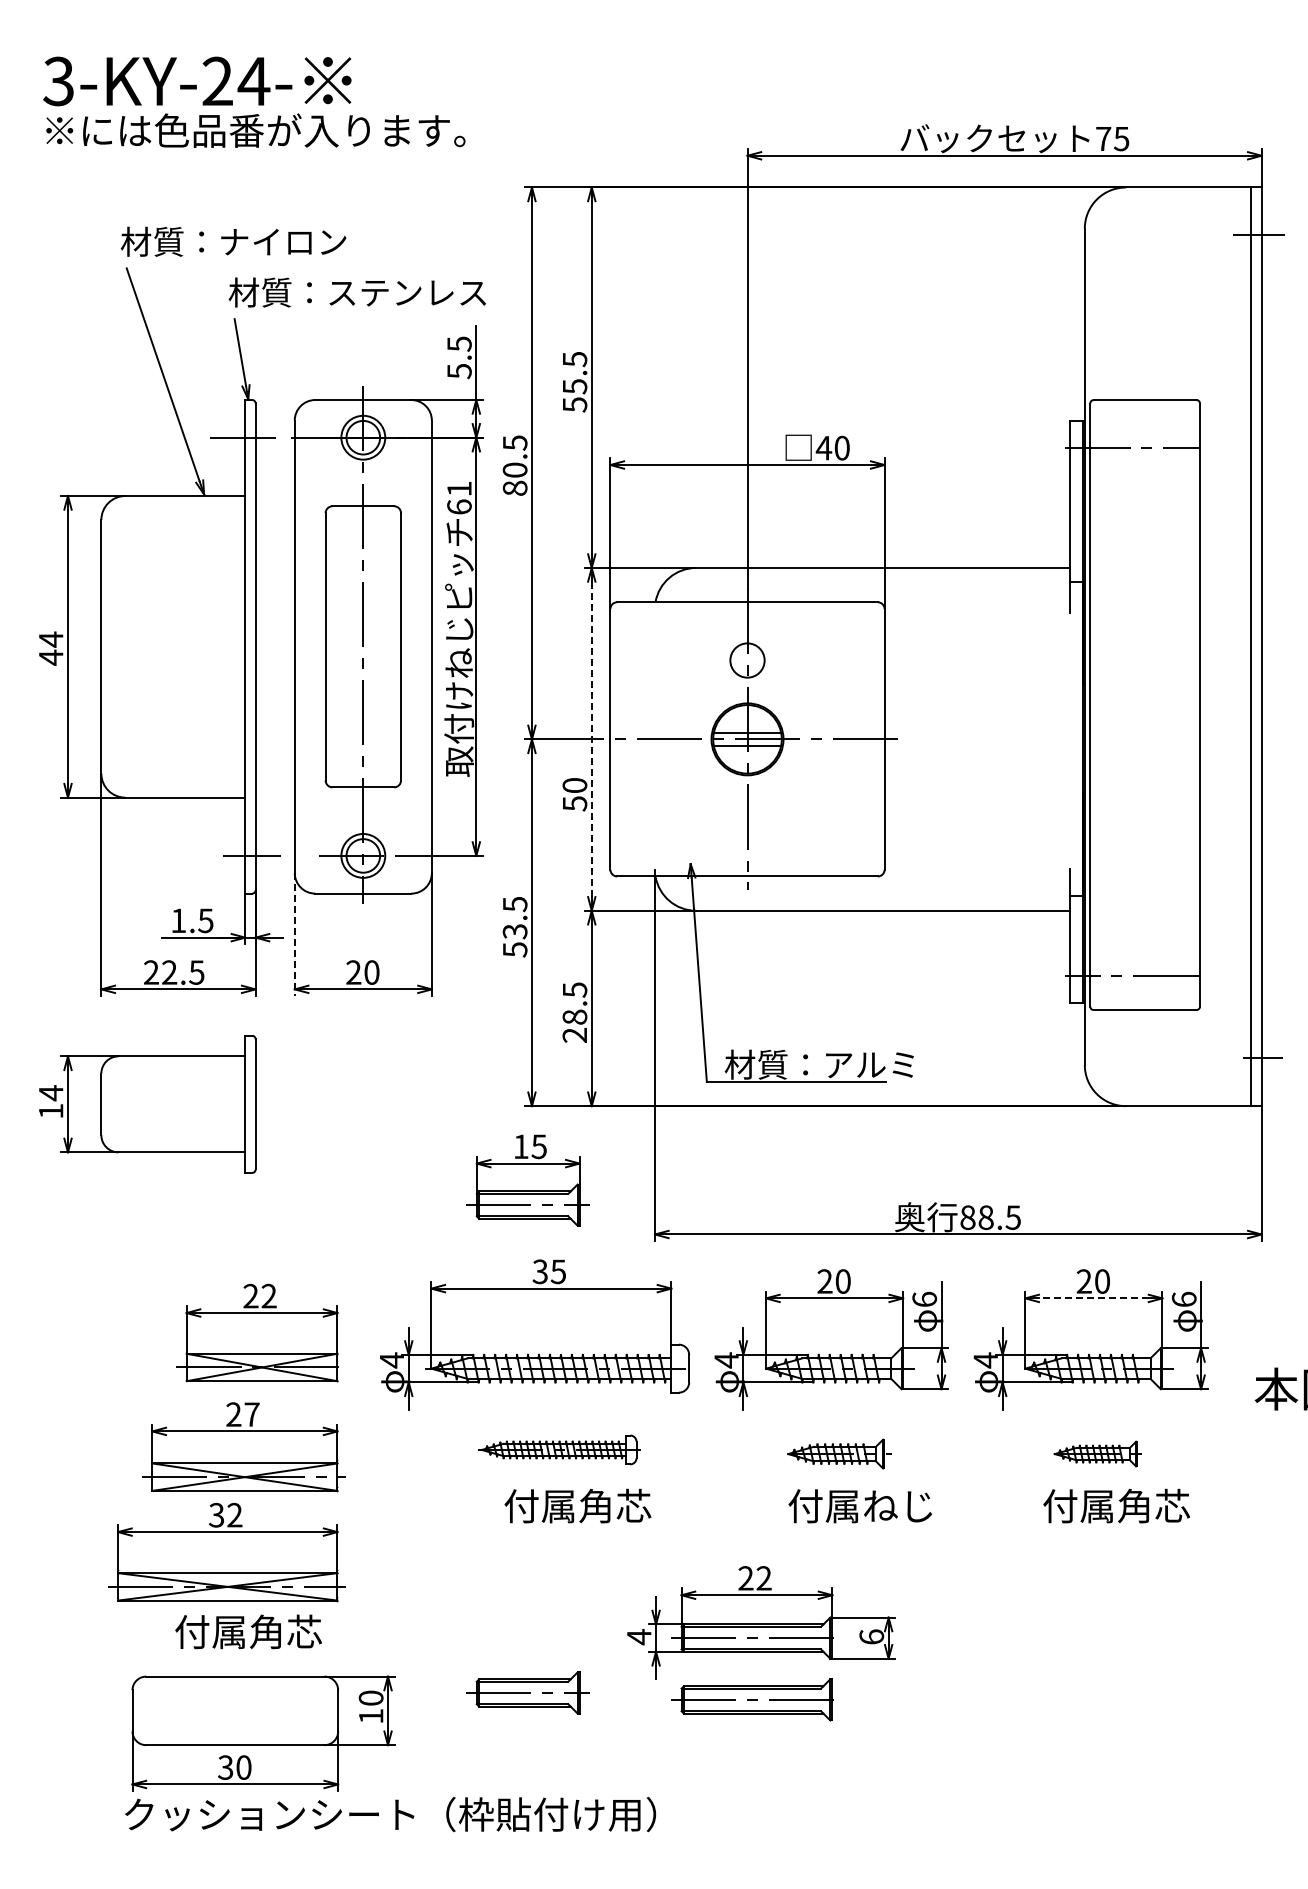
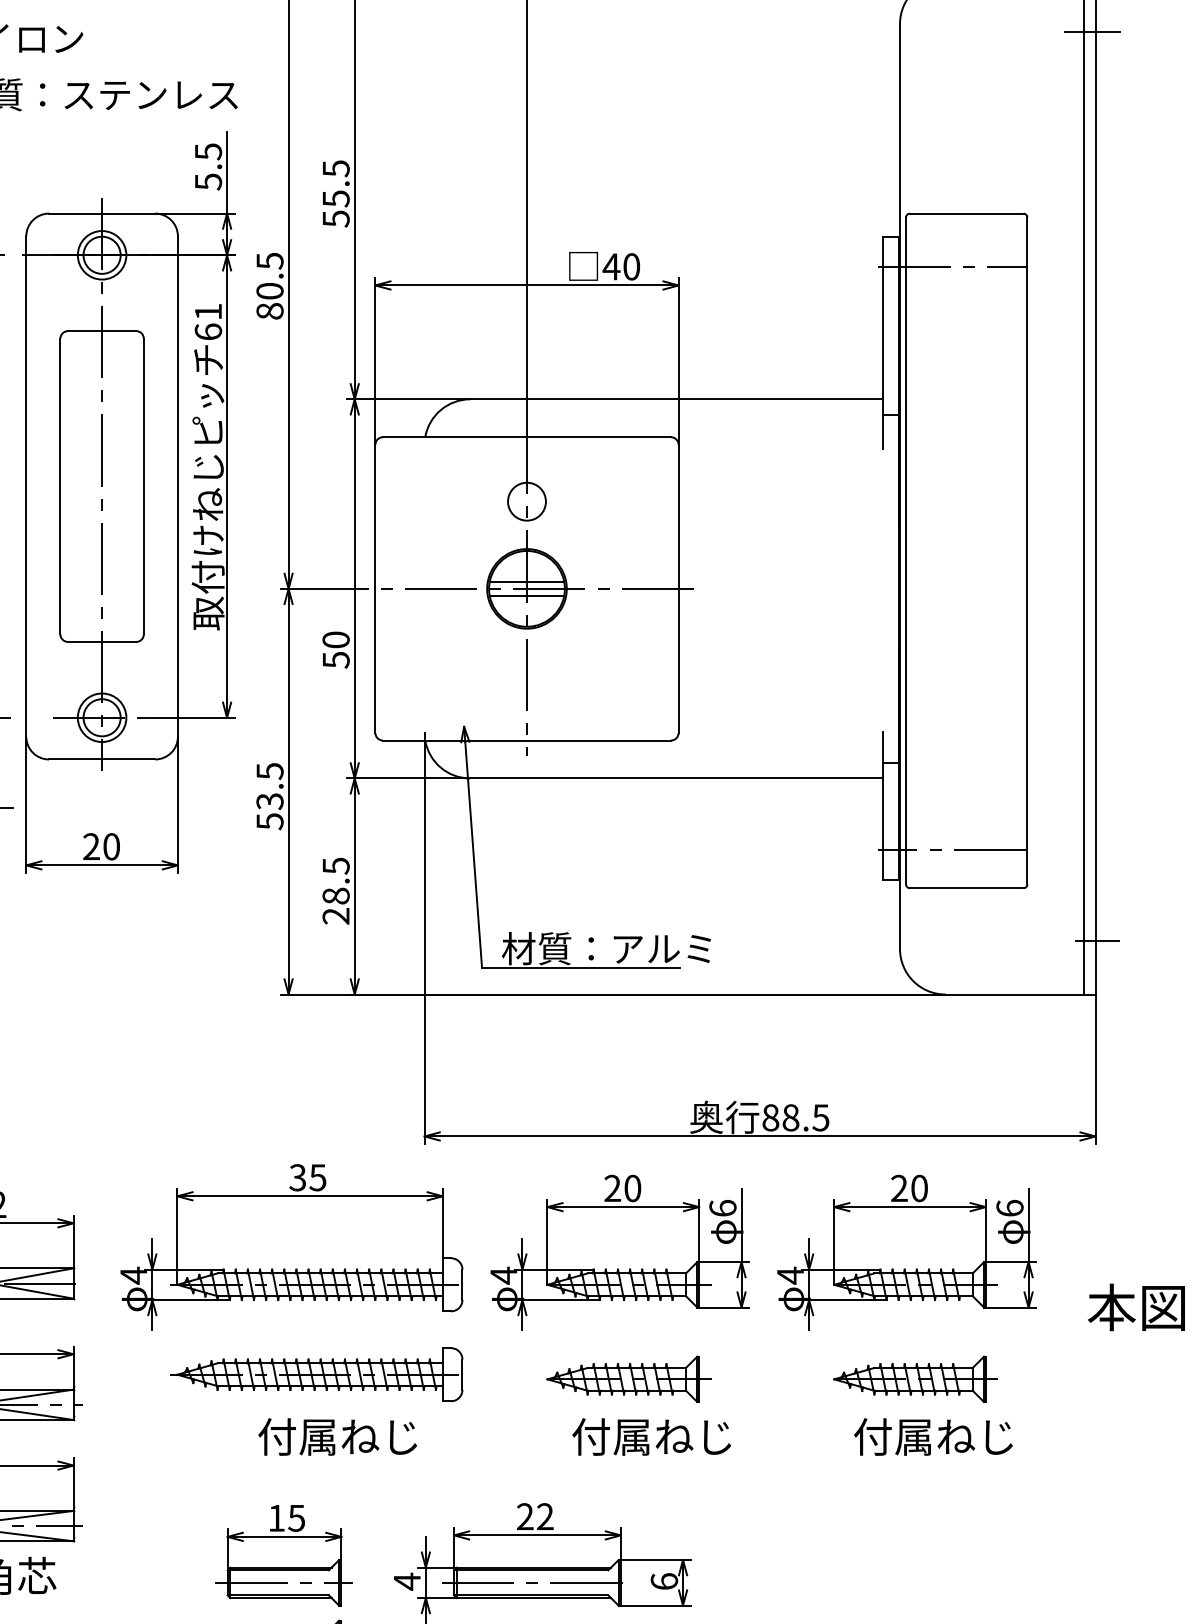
line: (591, 739) -> (354, 589), dashed -> solid
line: (294, 934) -> (26, 804), dashed -> solid
part: (527, 1180) -> (283, 1555), moved
line: (1093, 1298) -> (909, 1207), dashed -> solid
part: (557, 1449) -> (316, 1374), size x1.67
part: (839, 1453) -> (628, 1378), size x1.43
part: (1098, 1453) -> (915, 1378), size x1.67
text: (615, 1505) -> (381, 1436), 付属角芯 -> 付属ねじ
text: (1154, 1505) -> (977, 1436), 付属角芯 -> 付属ねじ

